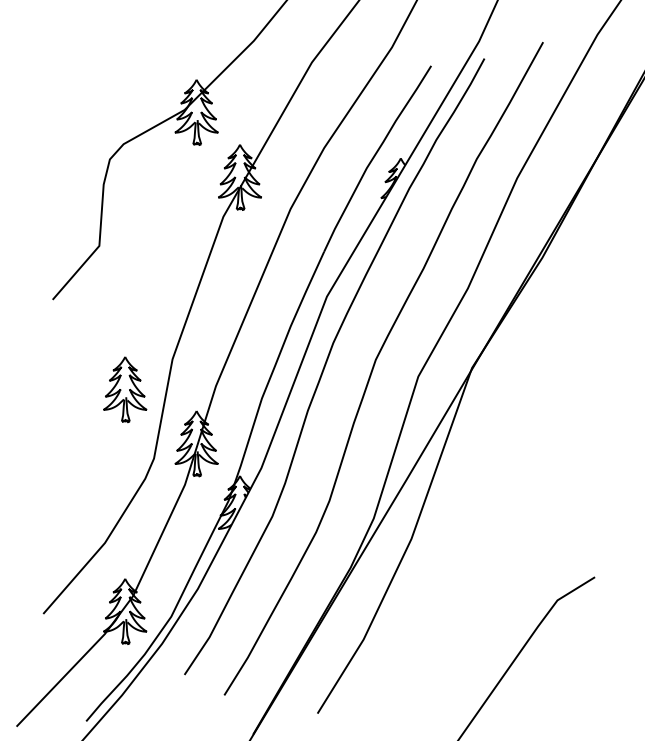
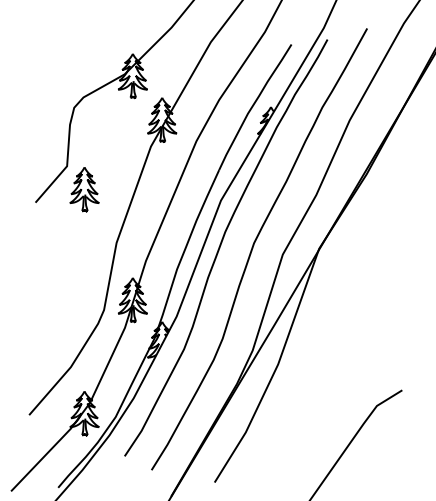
part: (125, 389) -> (84, 189), moved

